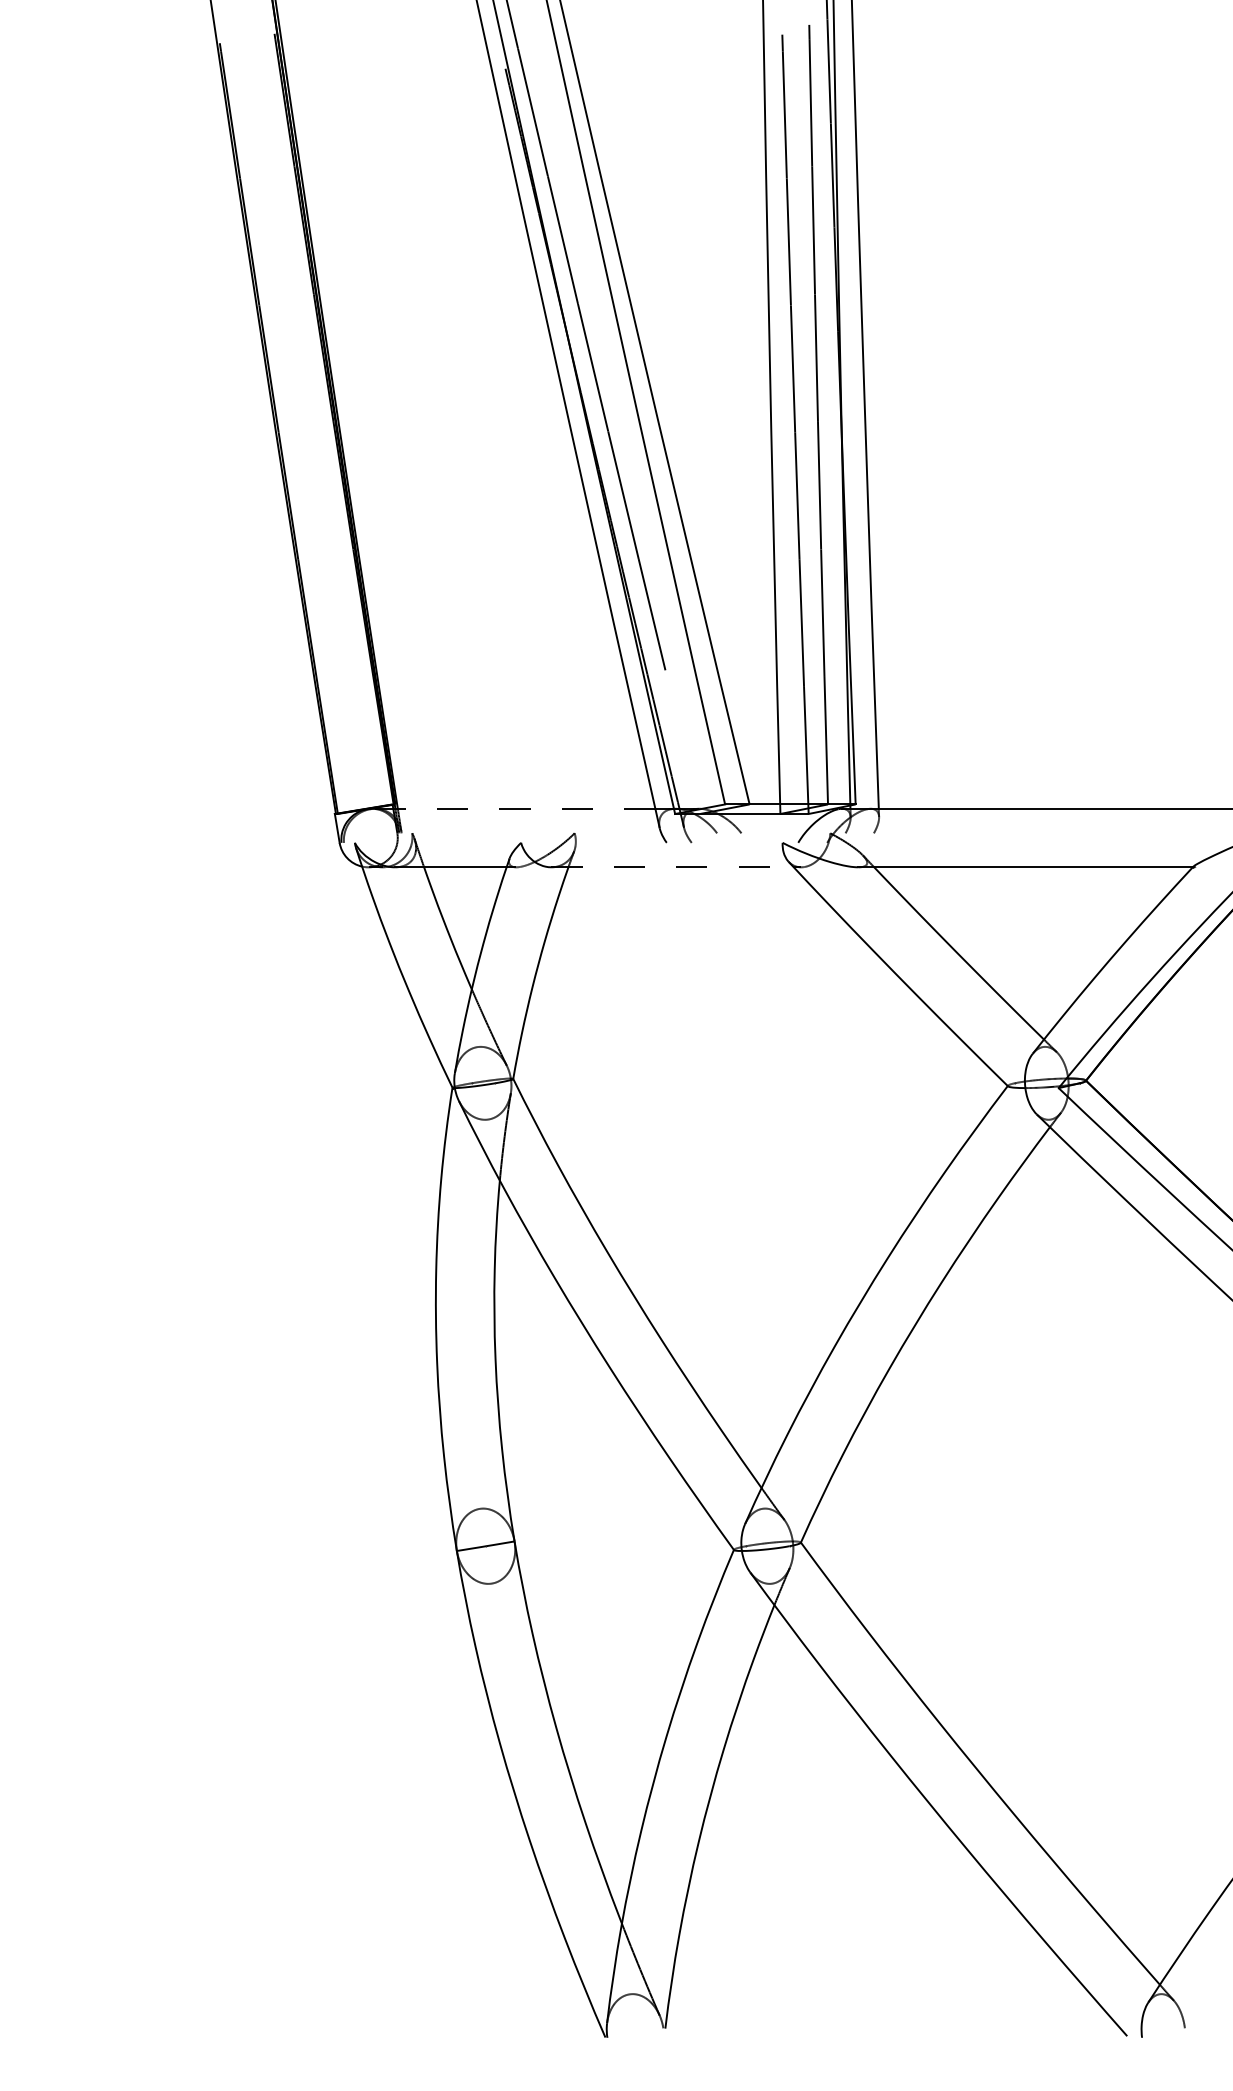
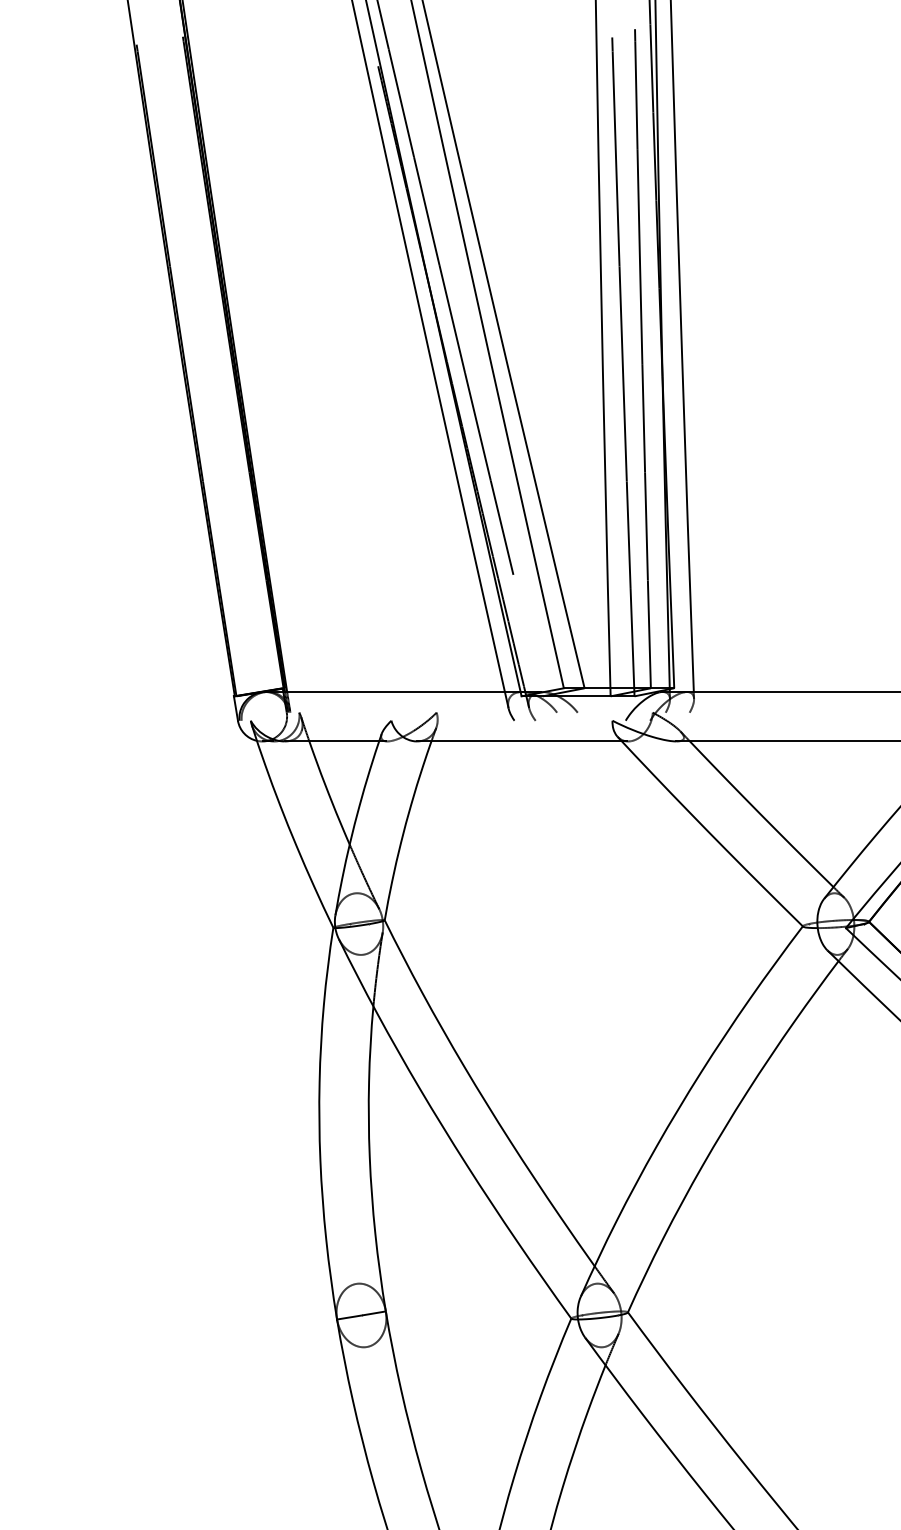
line: (513, 808) -> (384, 691), dashed -> solid
line: (673, 867) -> (520, 741), dashed -> solid

